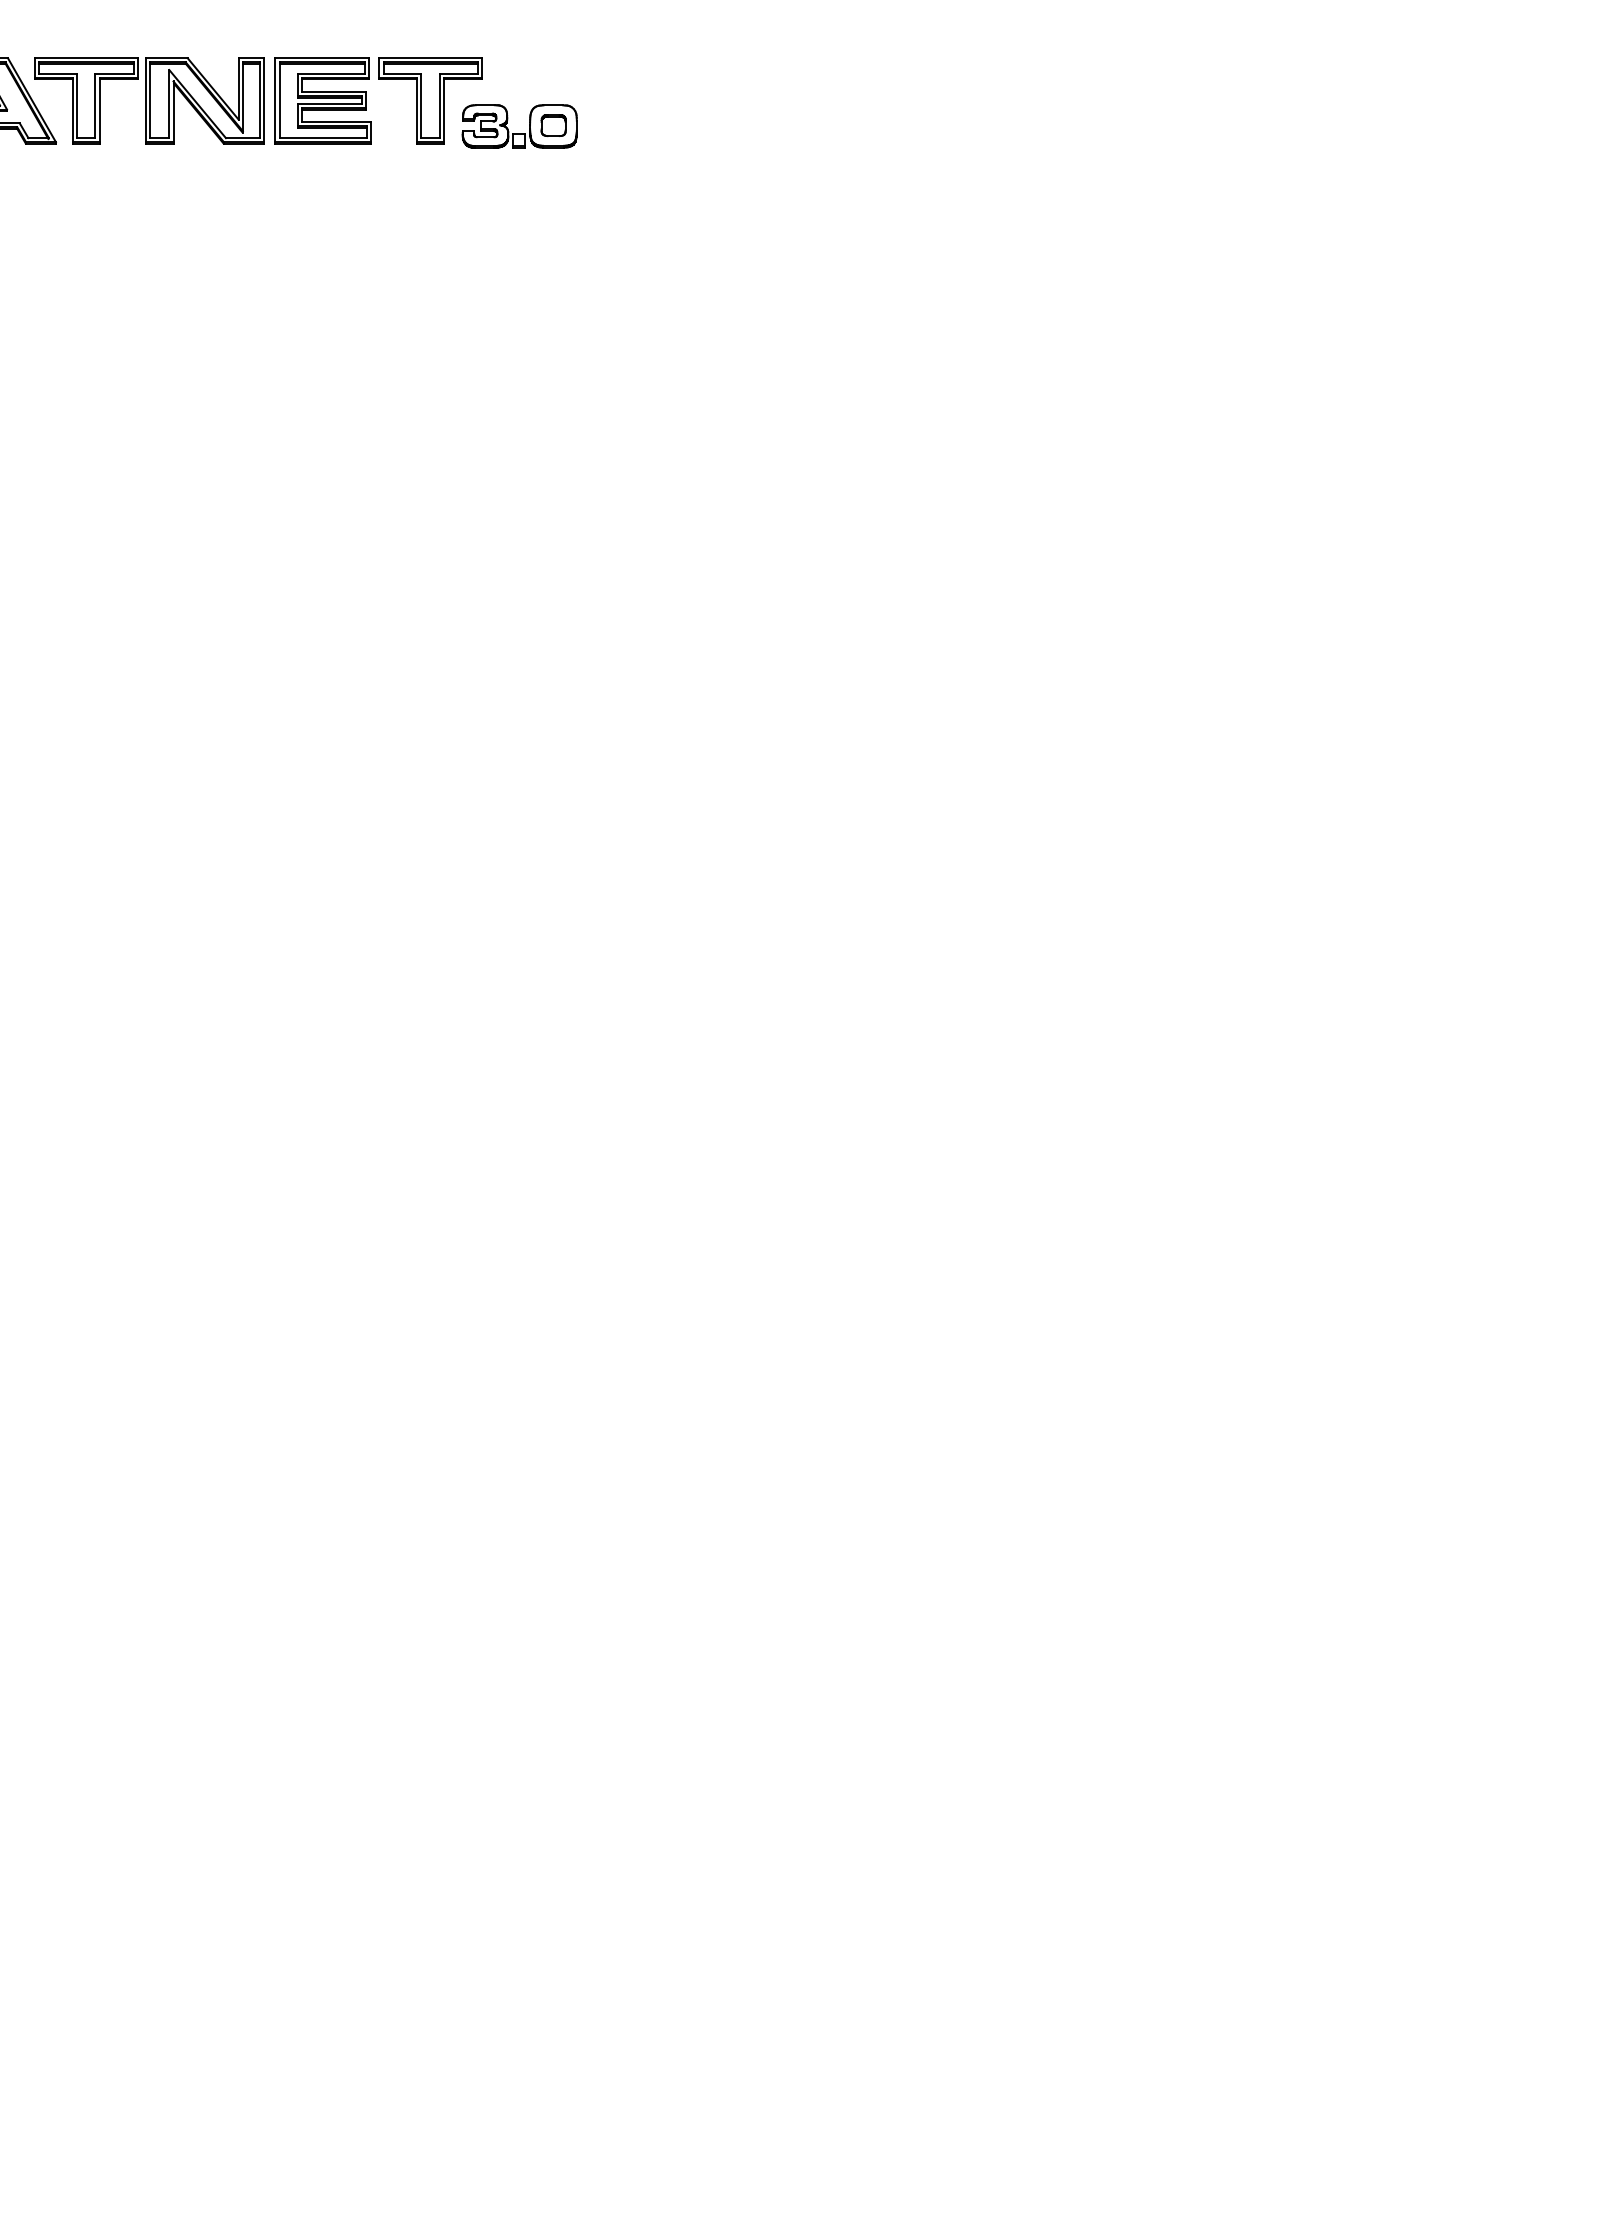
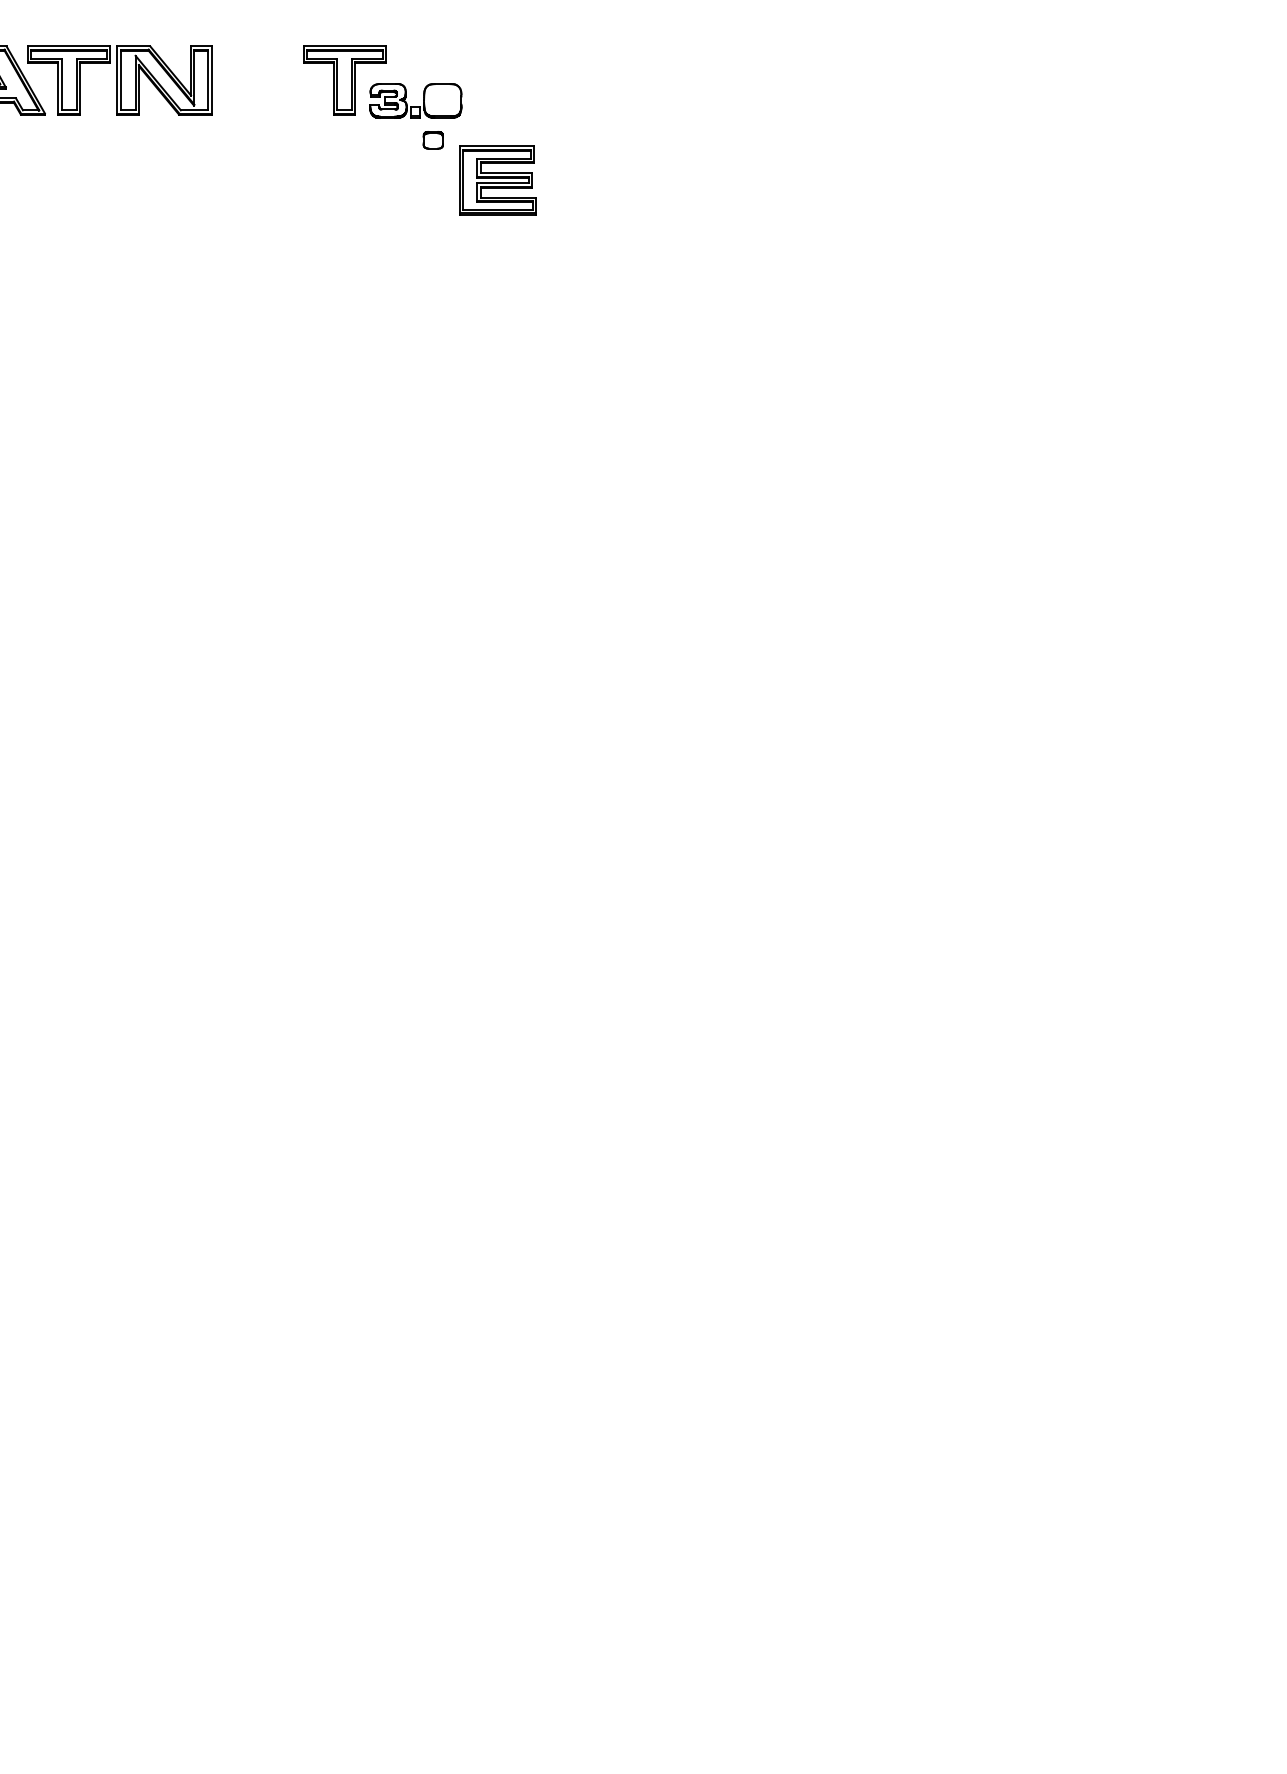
part: (322, 100) -> (497, 180), moved
part: (553, 125) -> (433, 140), moved

